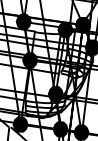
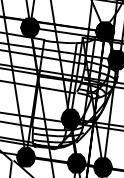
fill: (65, 29) -> (82, 37), removed
fill: (30, 60) -> (38, 76), removed

